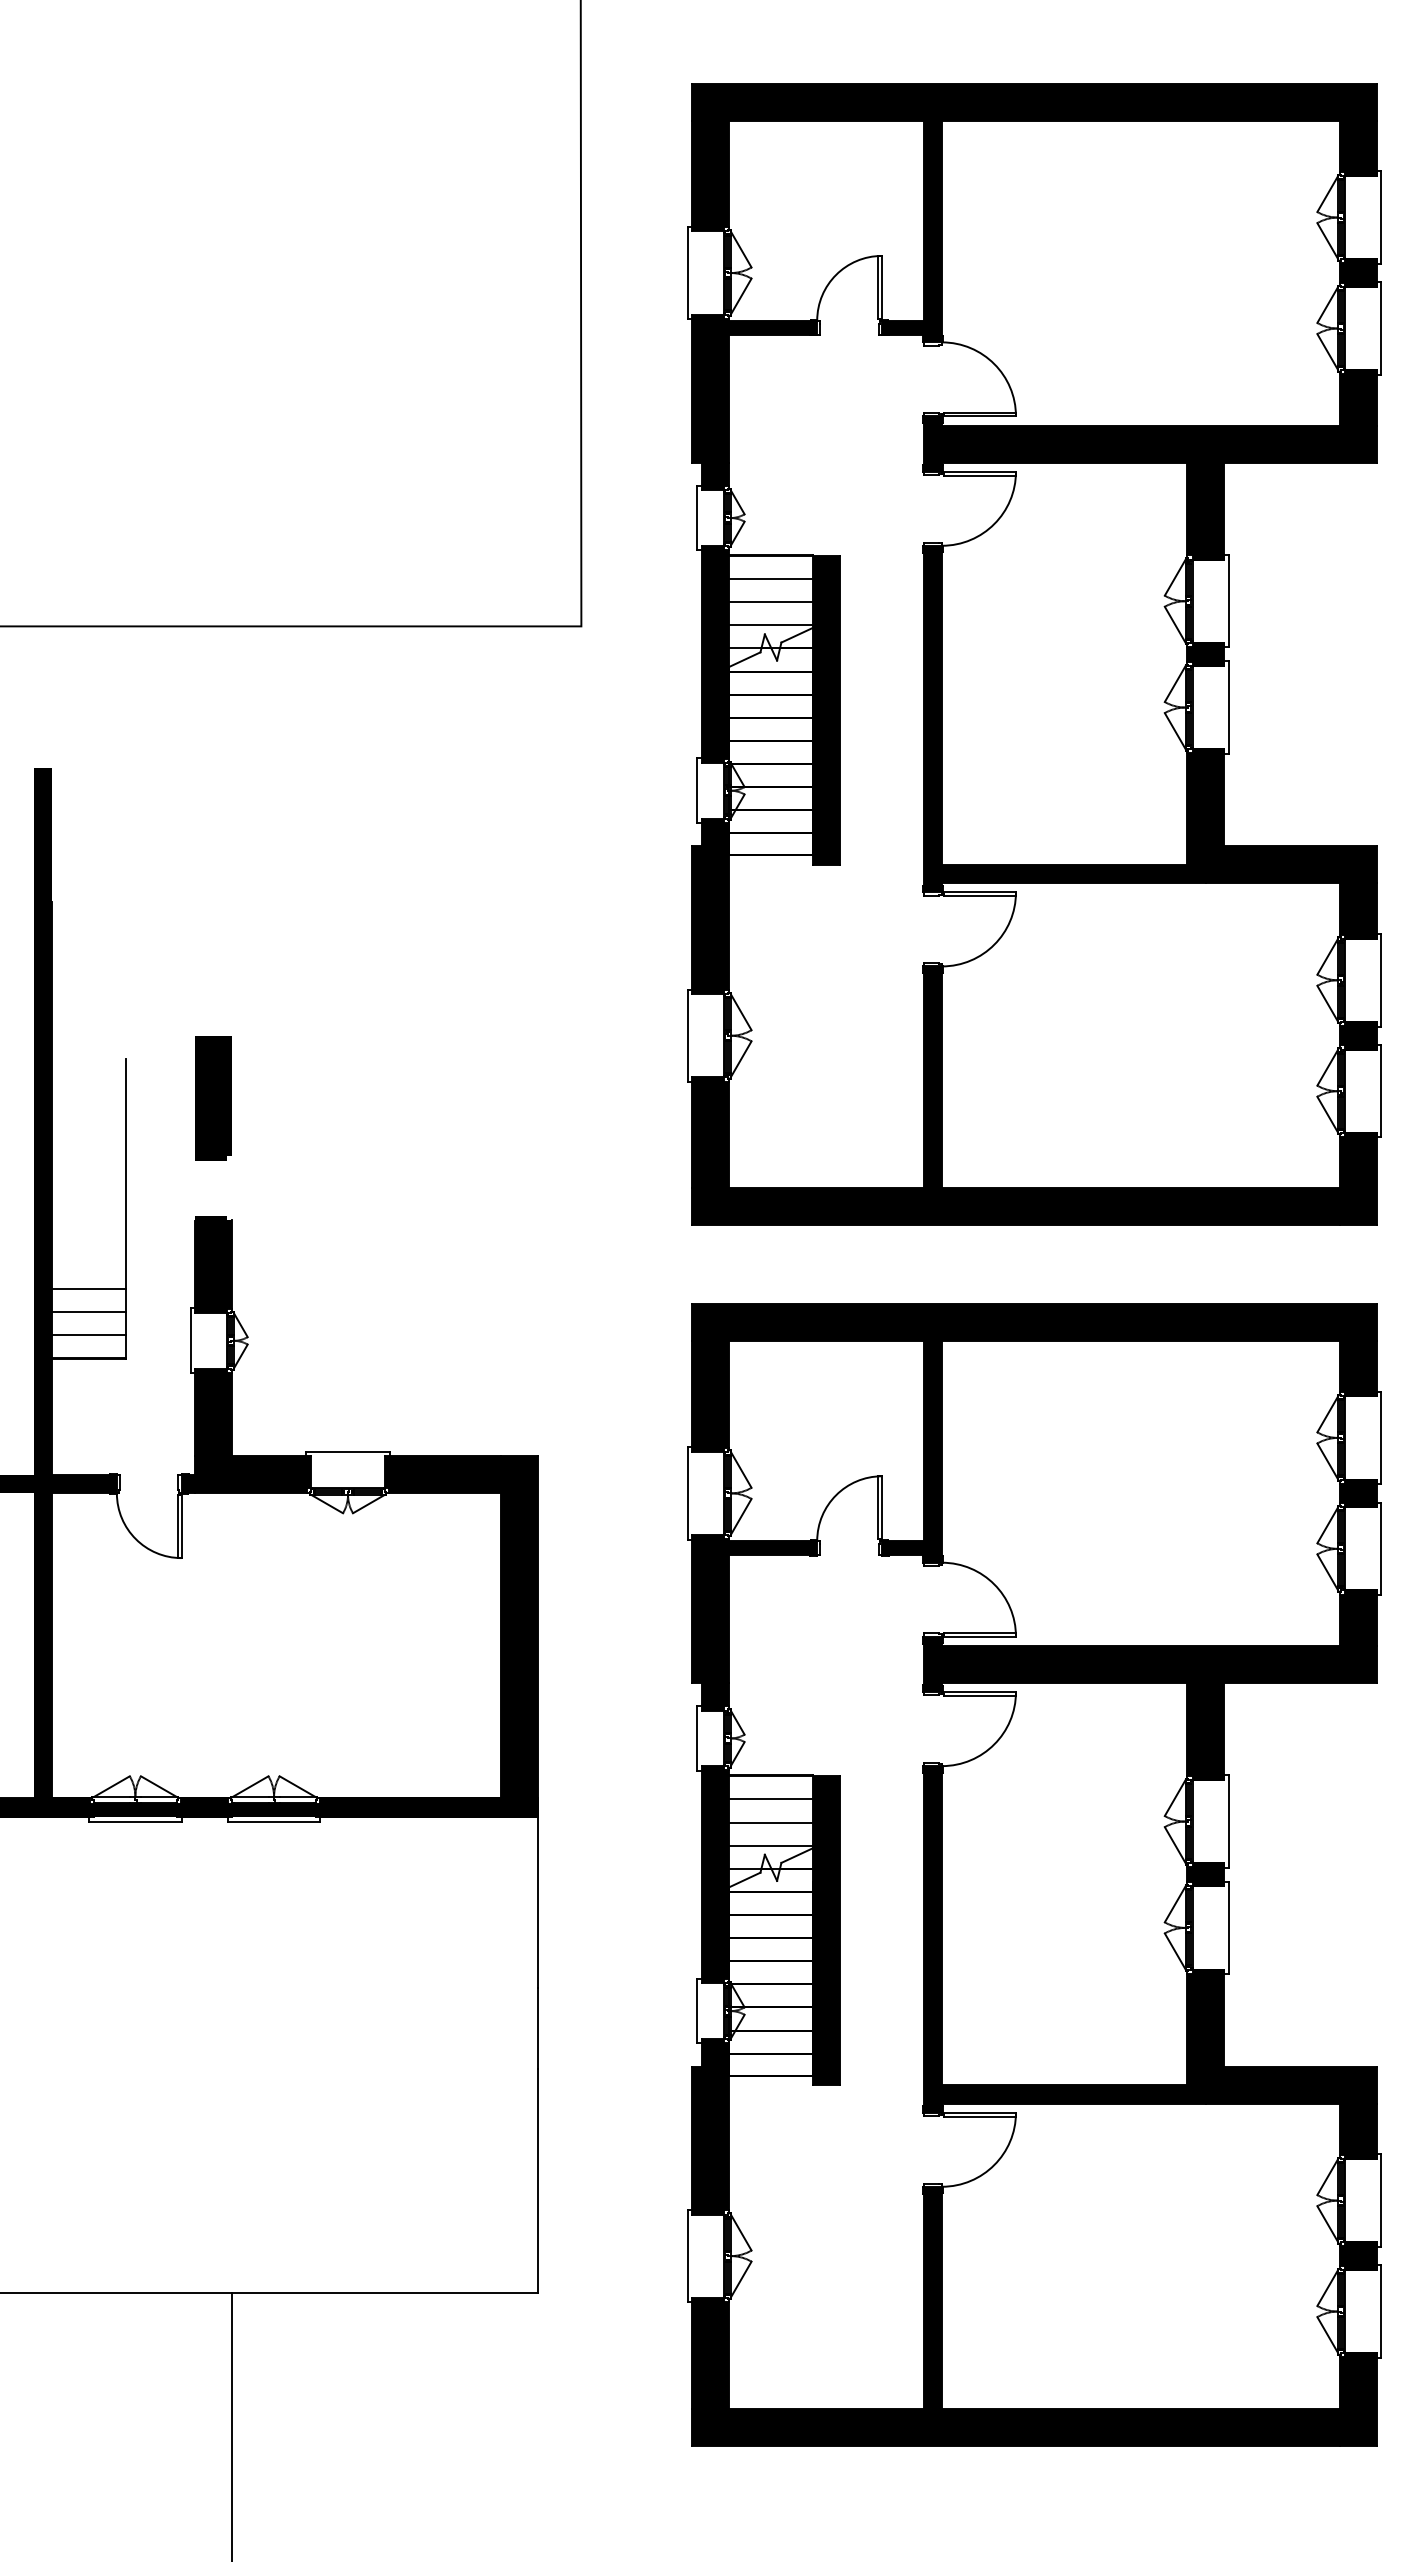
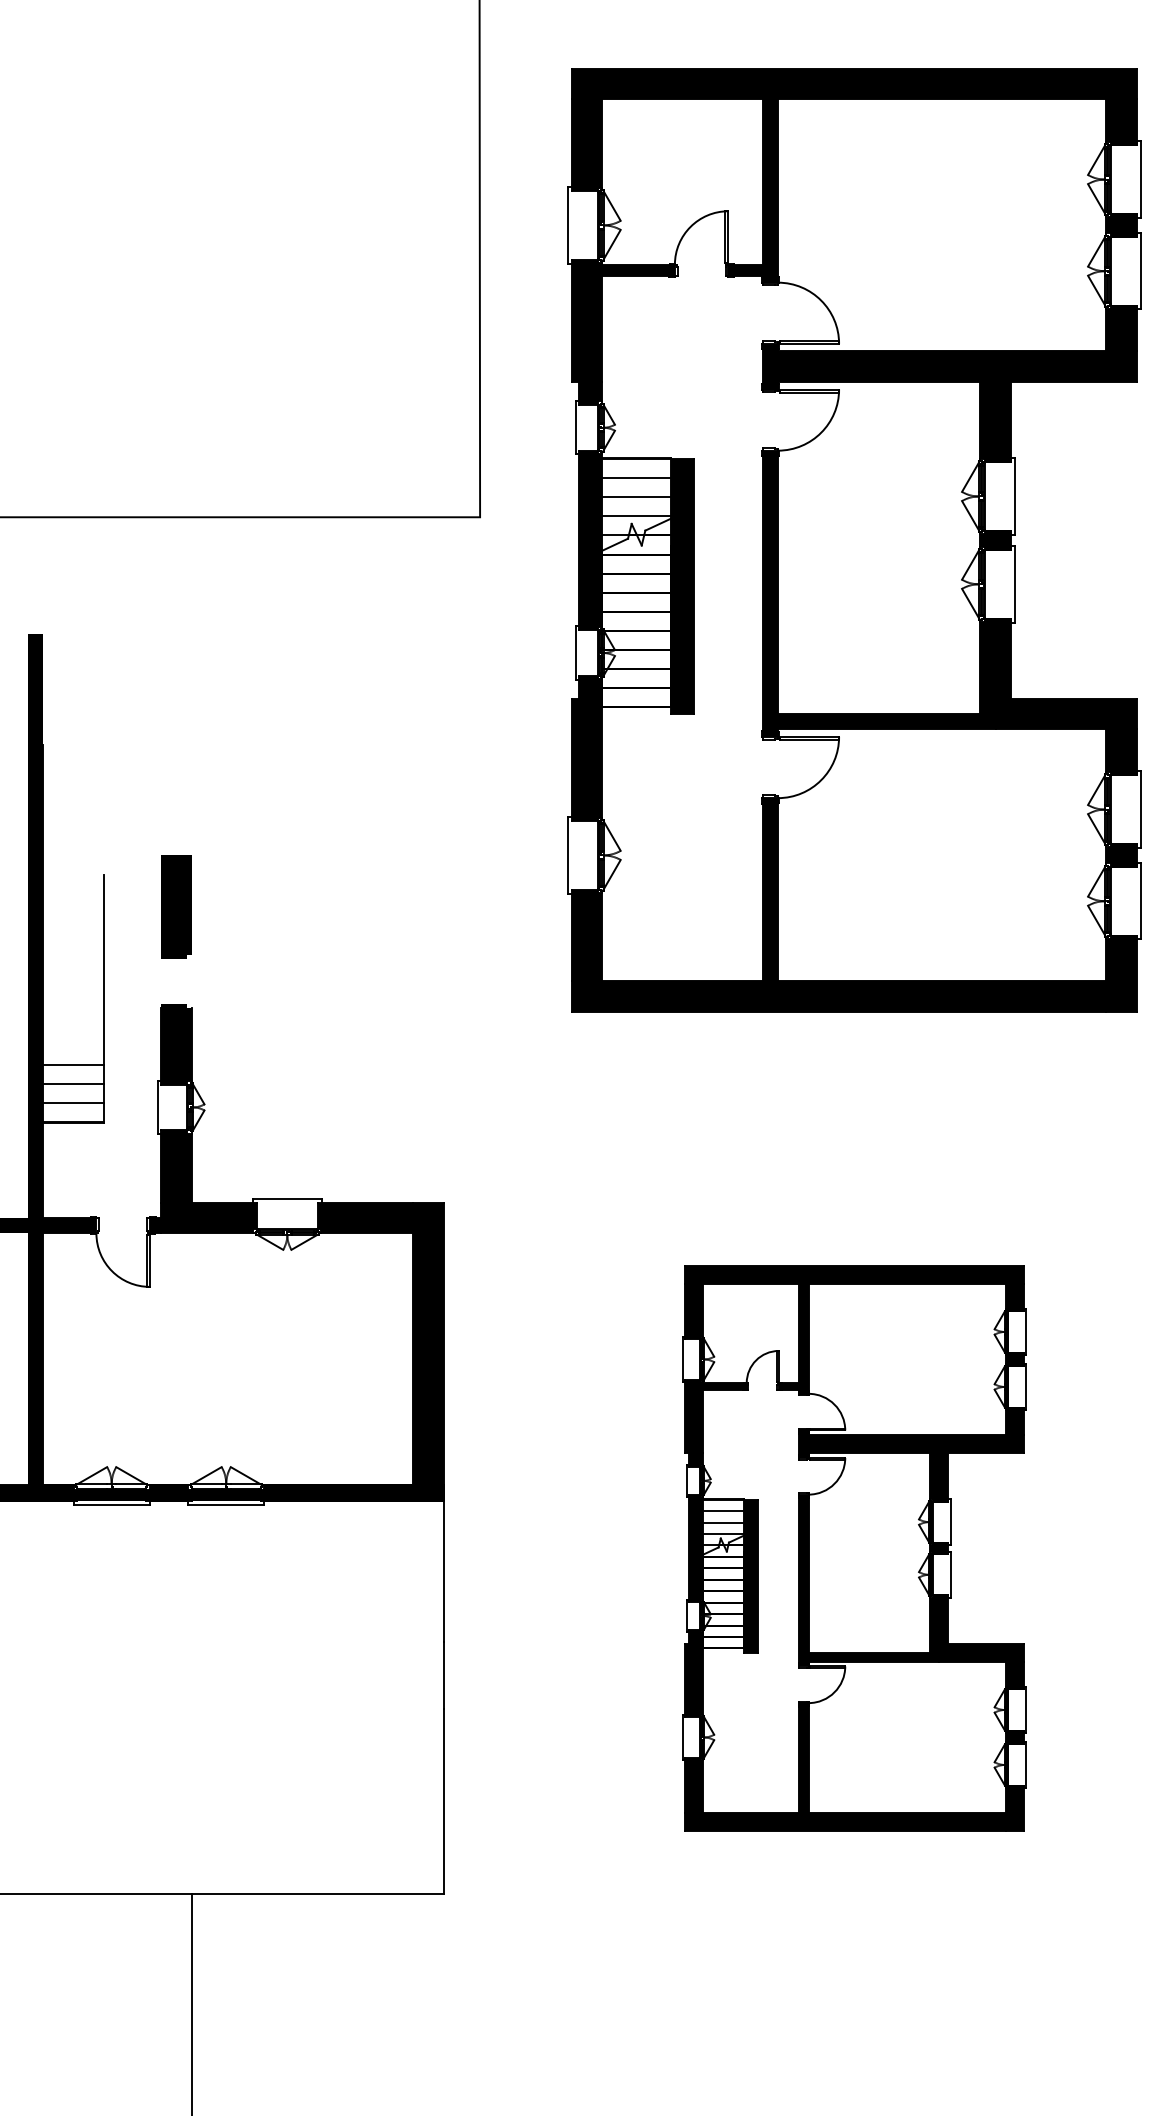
part: (1034, 1874) -> (854, 1548), size x0.6

